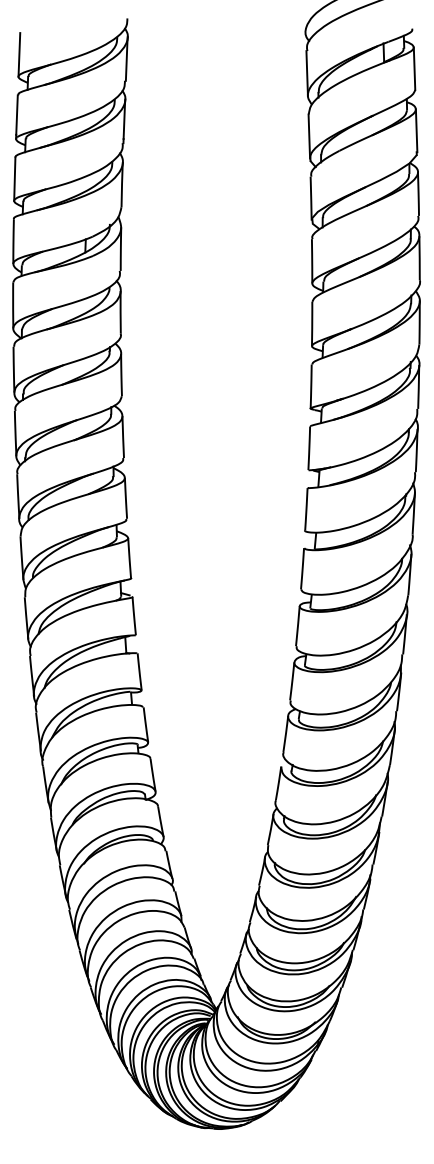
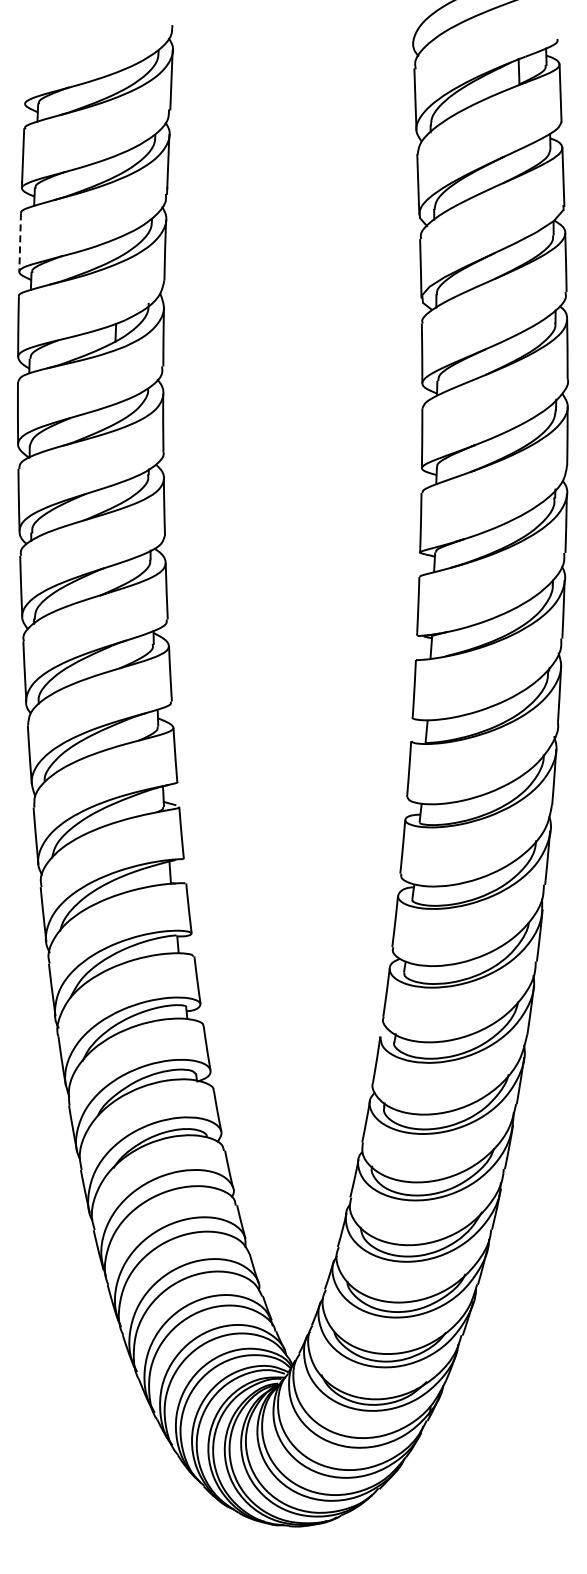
line: (19, 54) -> (26, 73), removed
line: (15, 179) -> (20, 243), solid -> dashed

